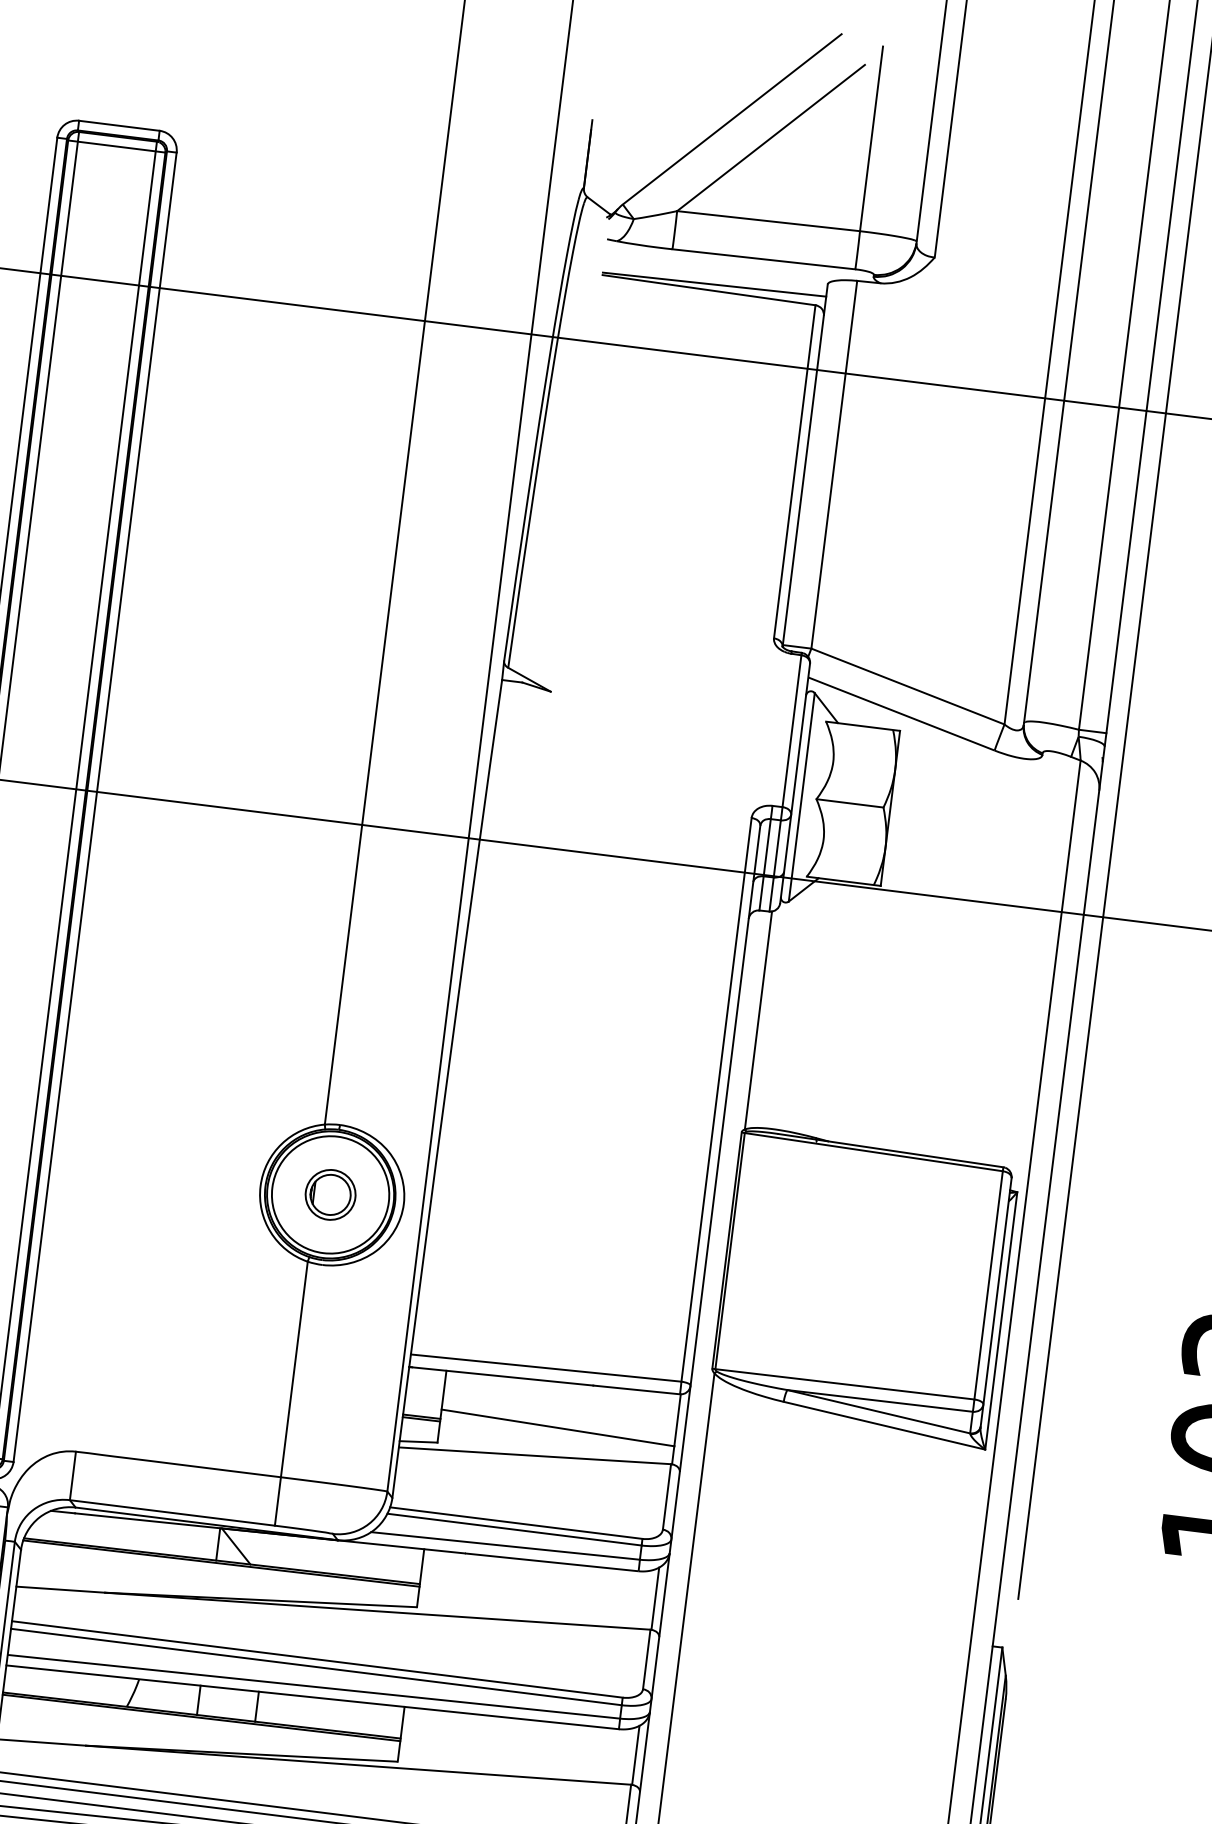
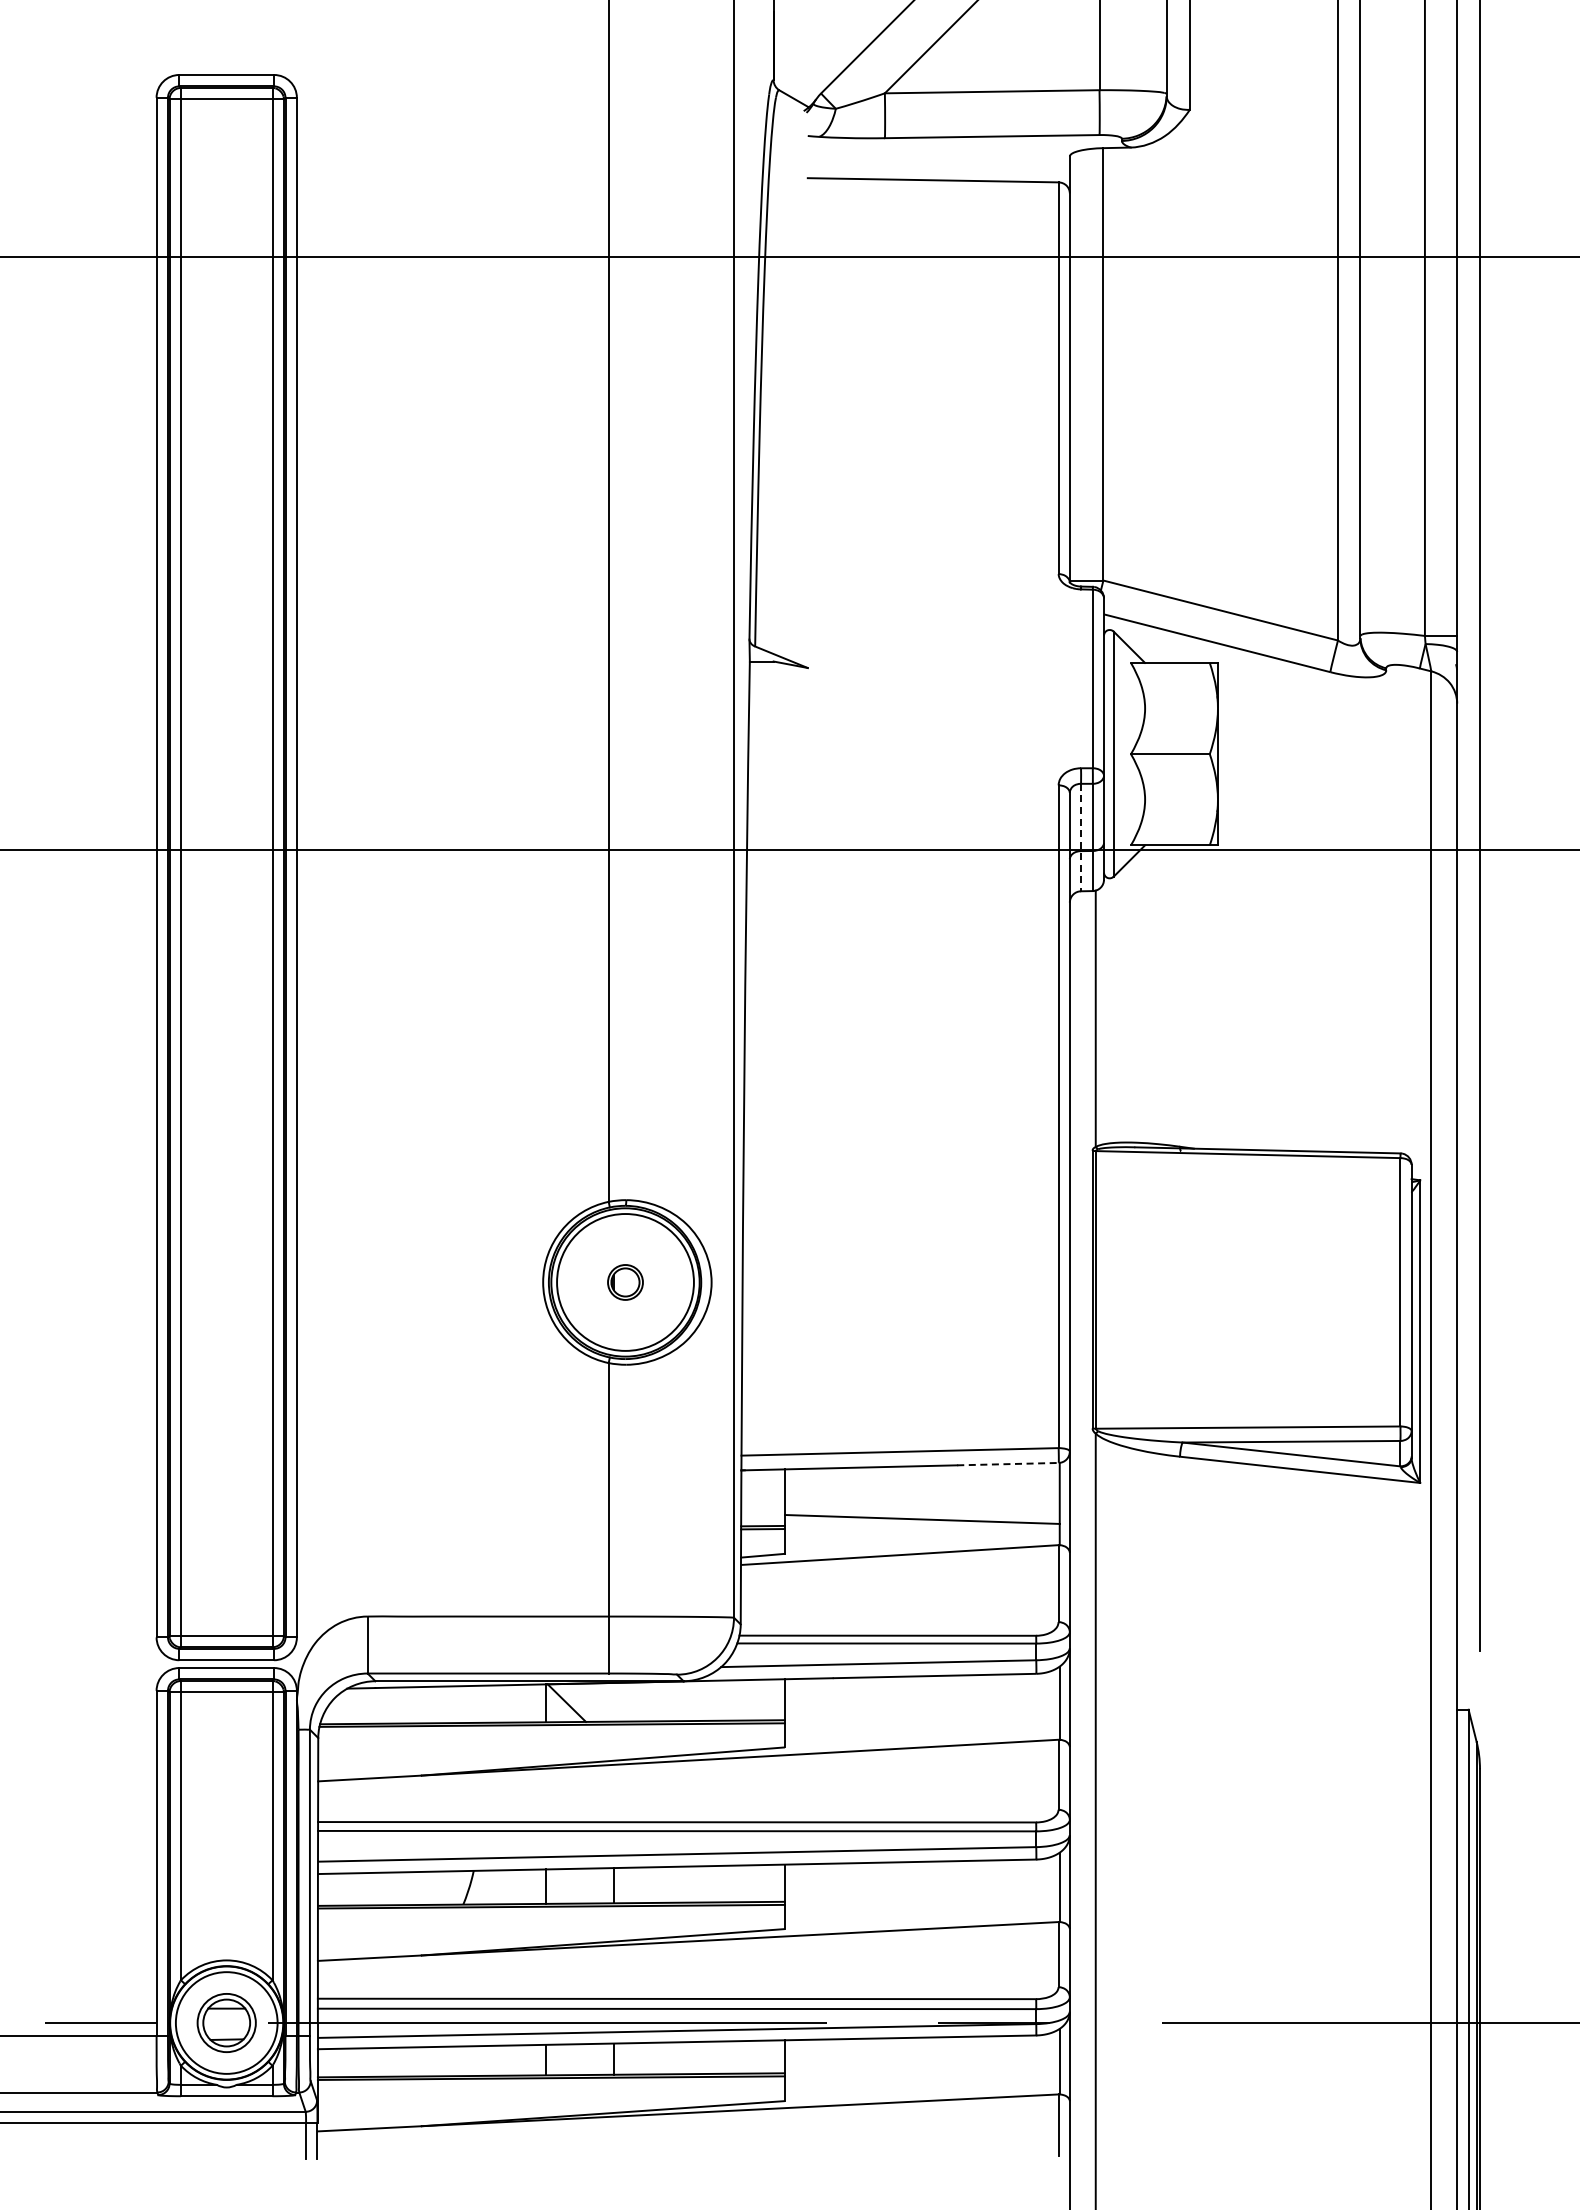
line: (714, 284) -> (938, 172), removed
line: (765, 864) -> (1081, 837), solid -> dashed
part: (330, 1194) -> (625, 1282), size x0.6
line: (636, 1390) -> (1007, 1464), solid -> dashed

